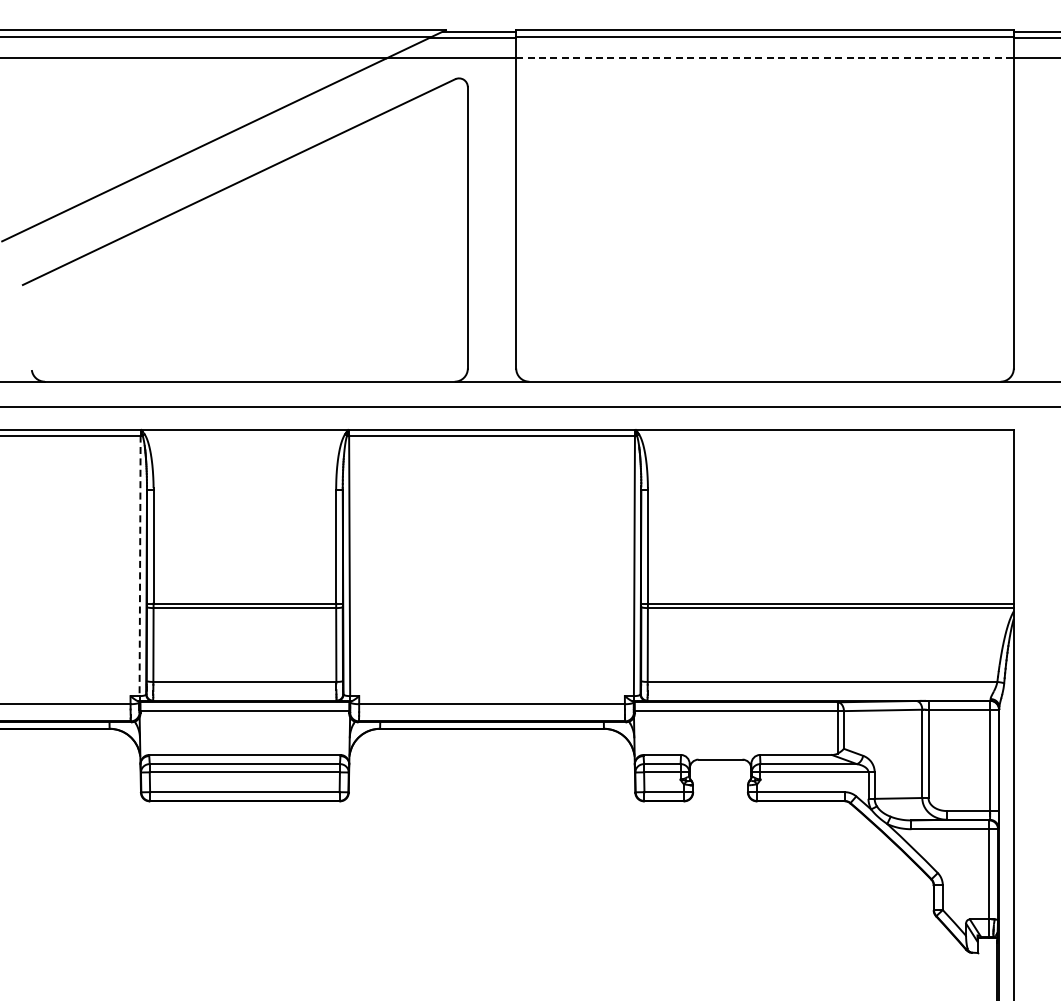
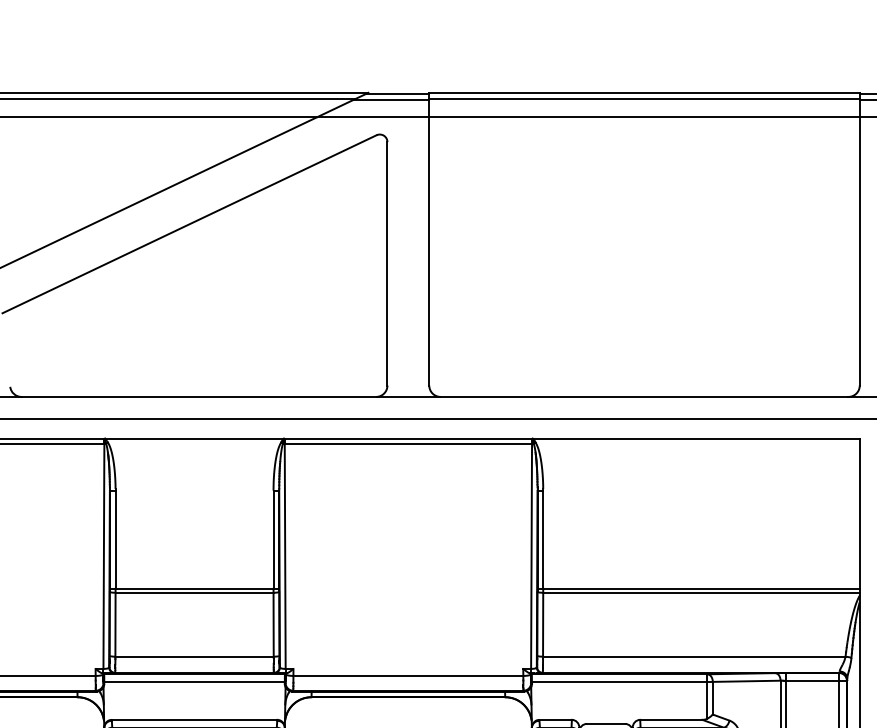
line: (765, 58) -> (644, 117), dashed -> solid
line: (140, 566) -> (104, 556), dashed -> solid

